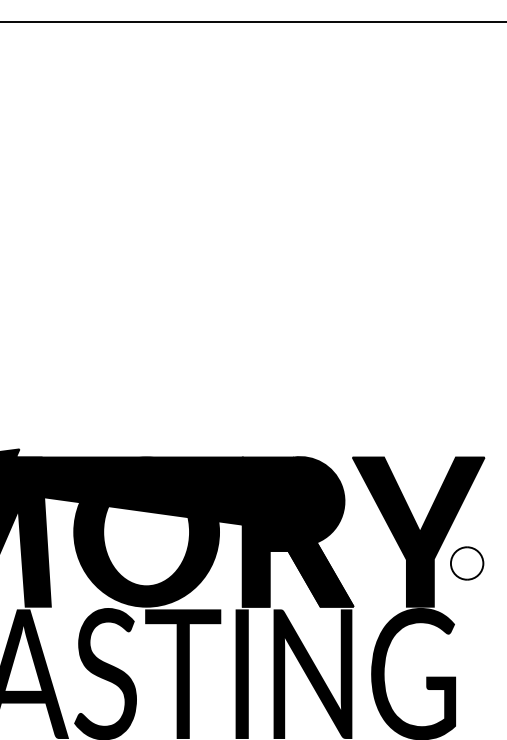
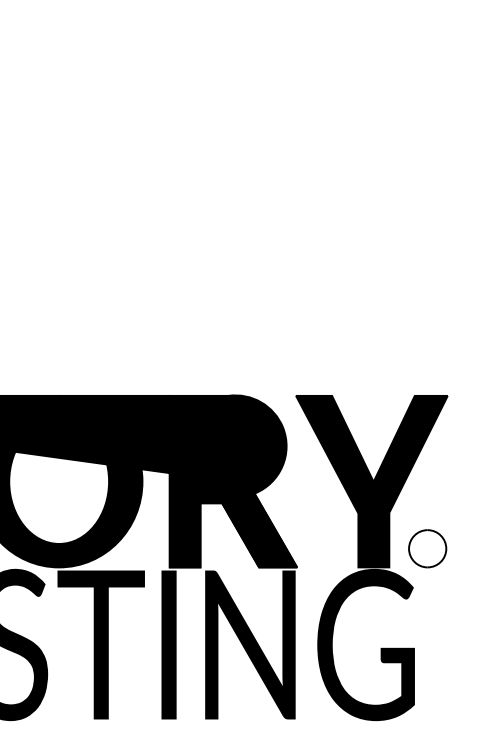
part: (467, 563) -> (428, 548), moved

